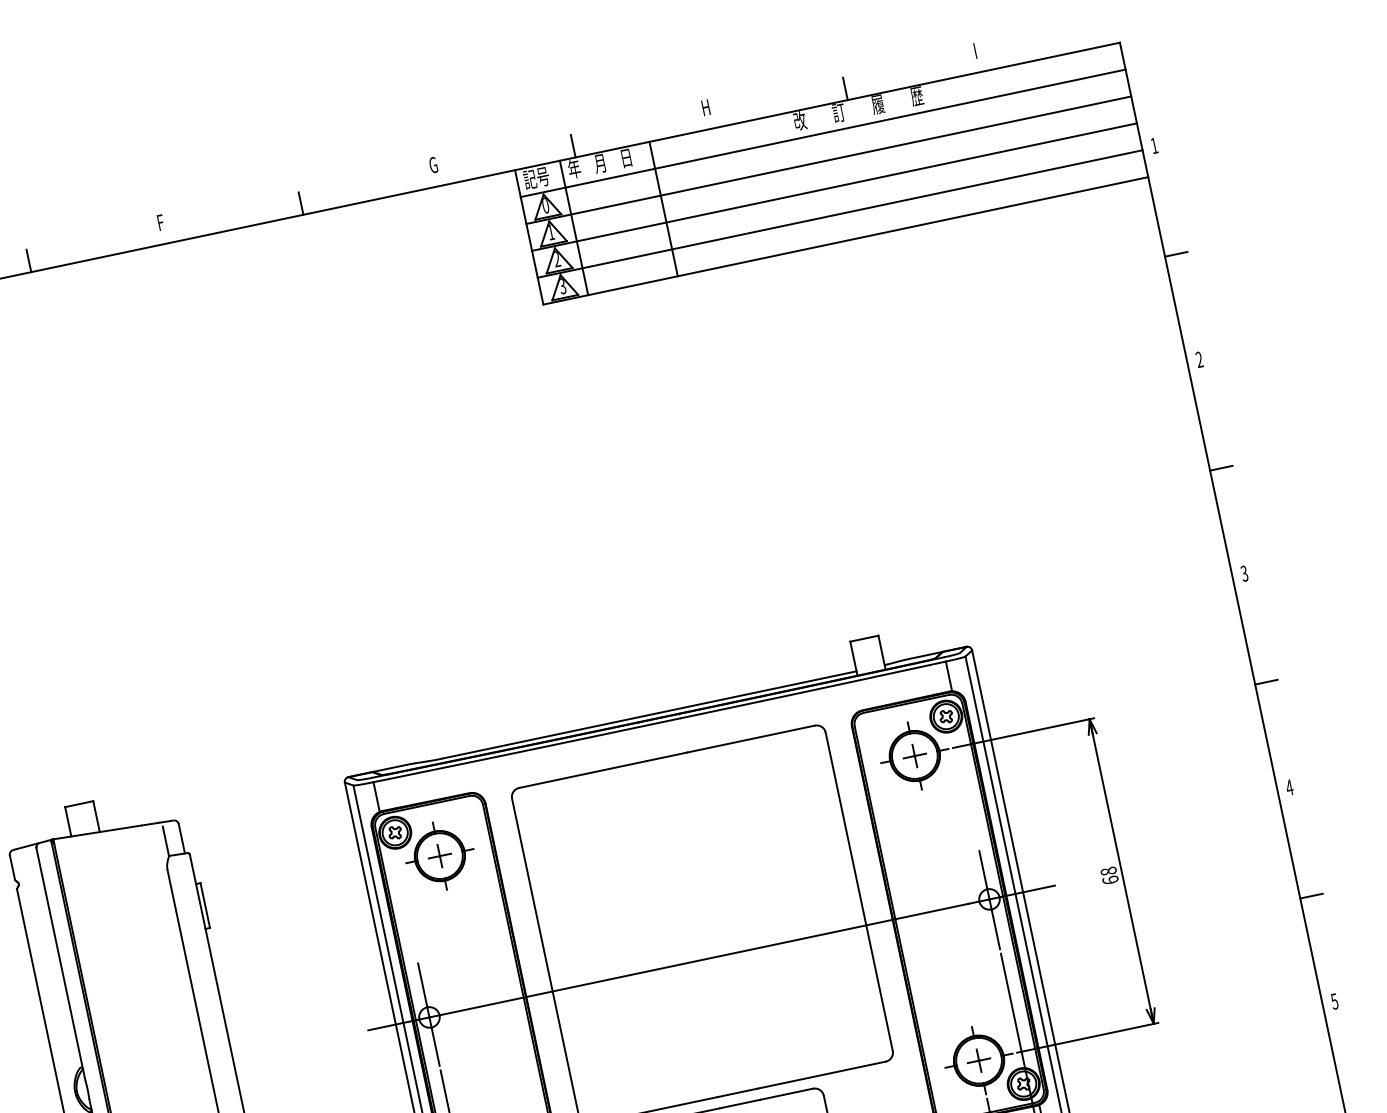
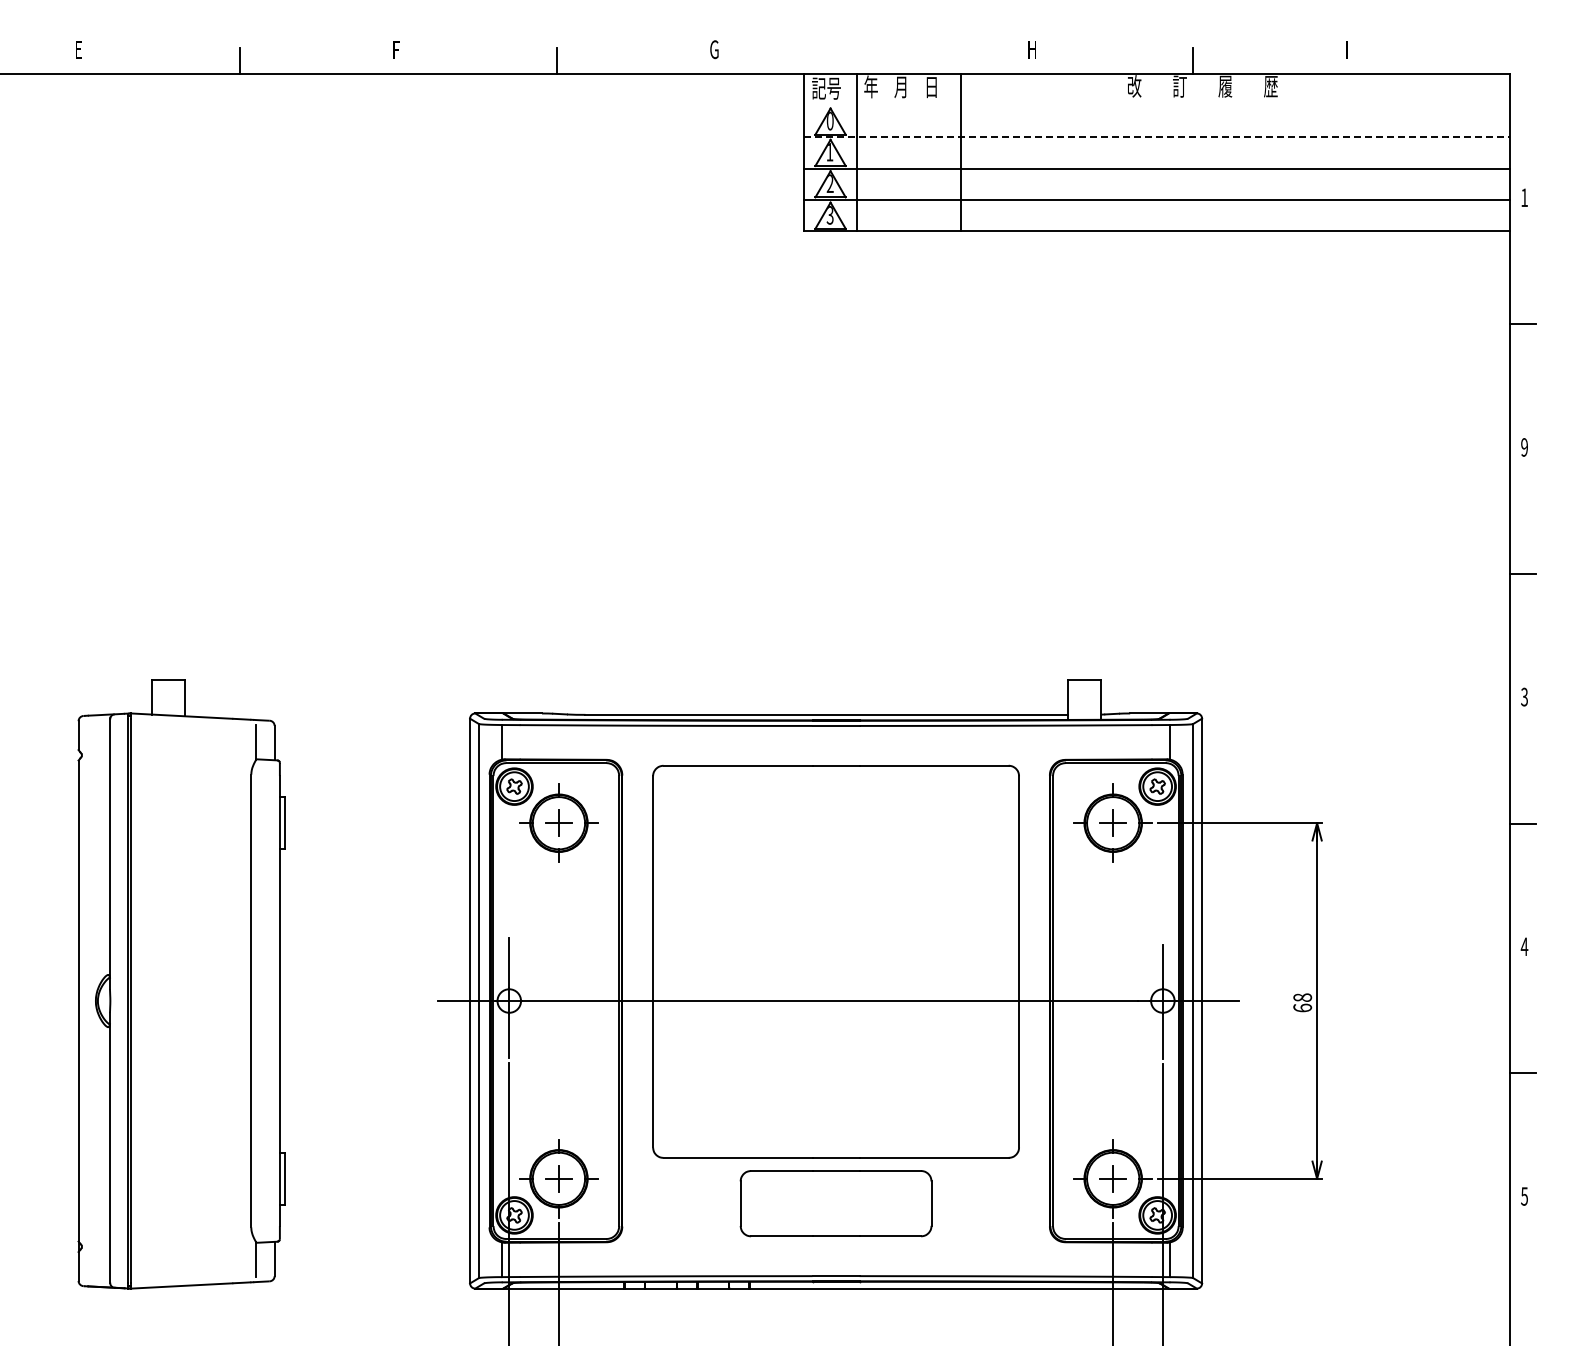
line: (823, 133) -> (1157, 105), removed
line: (573, 146) -> (875, 61), removed
line: (828, 160) -> (1157, 137), solid -> dashed
text: (1199, 359) -> (1524, 447), 2 -> 9

